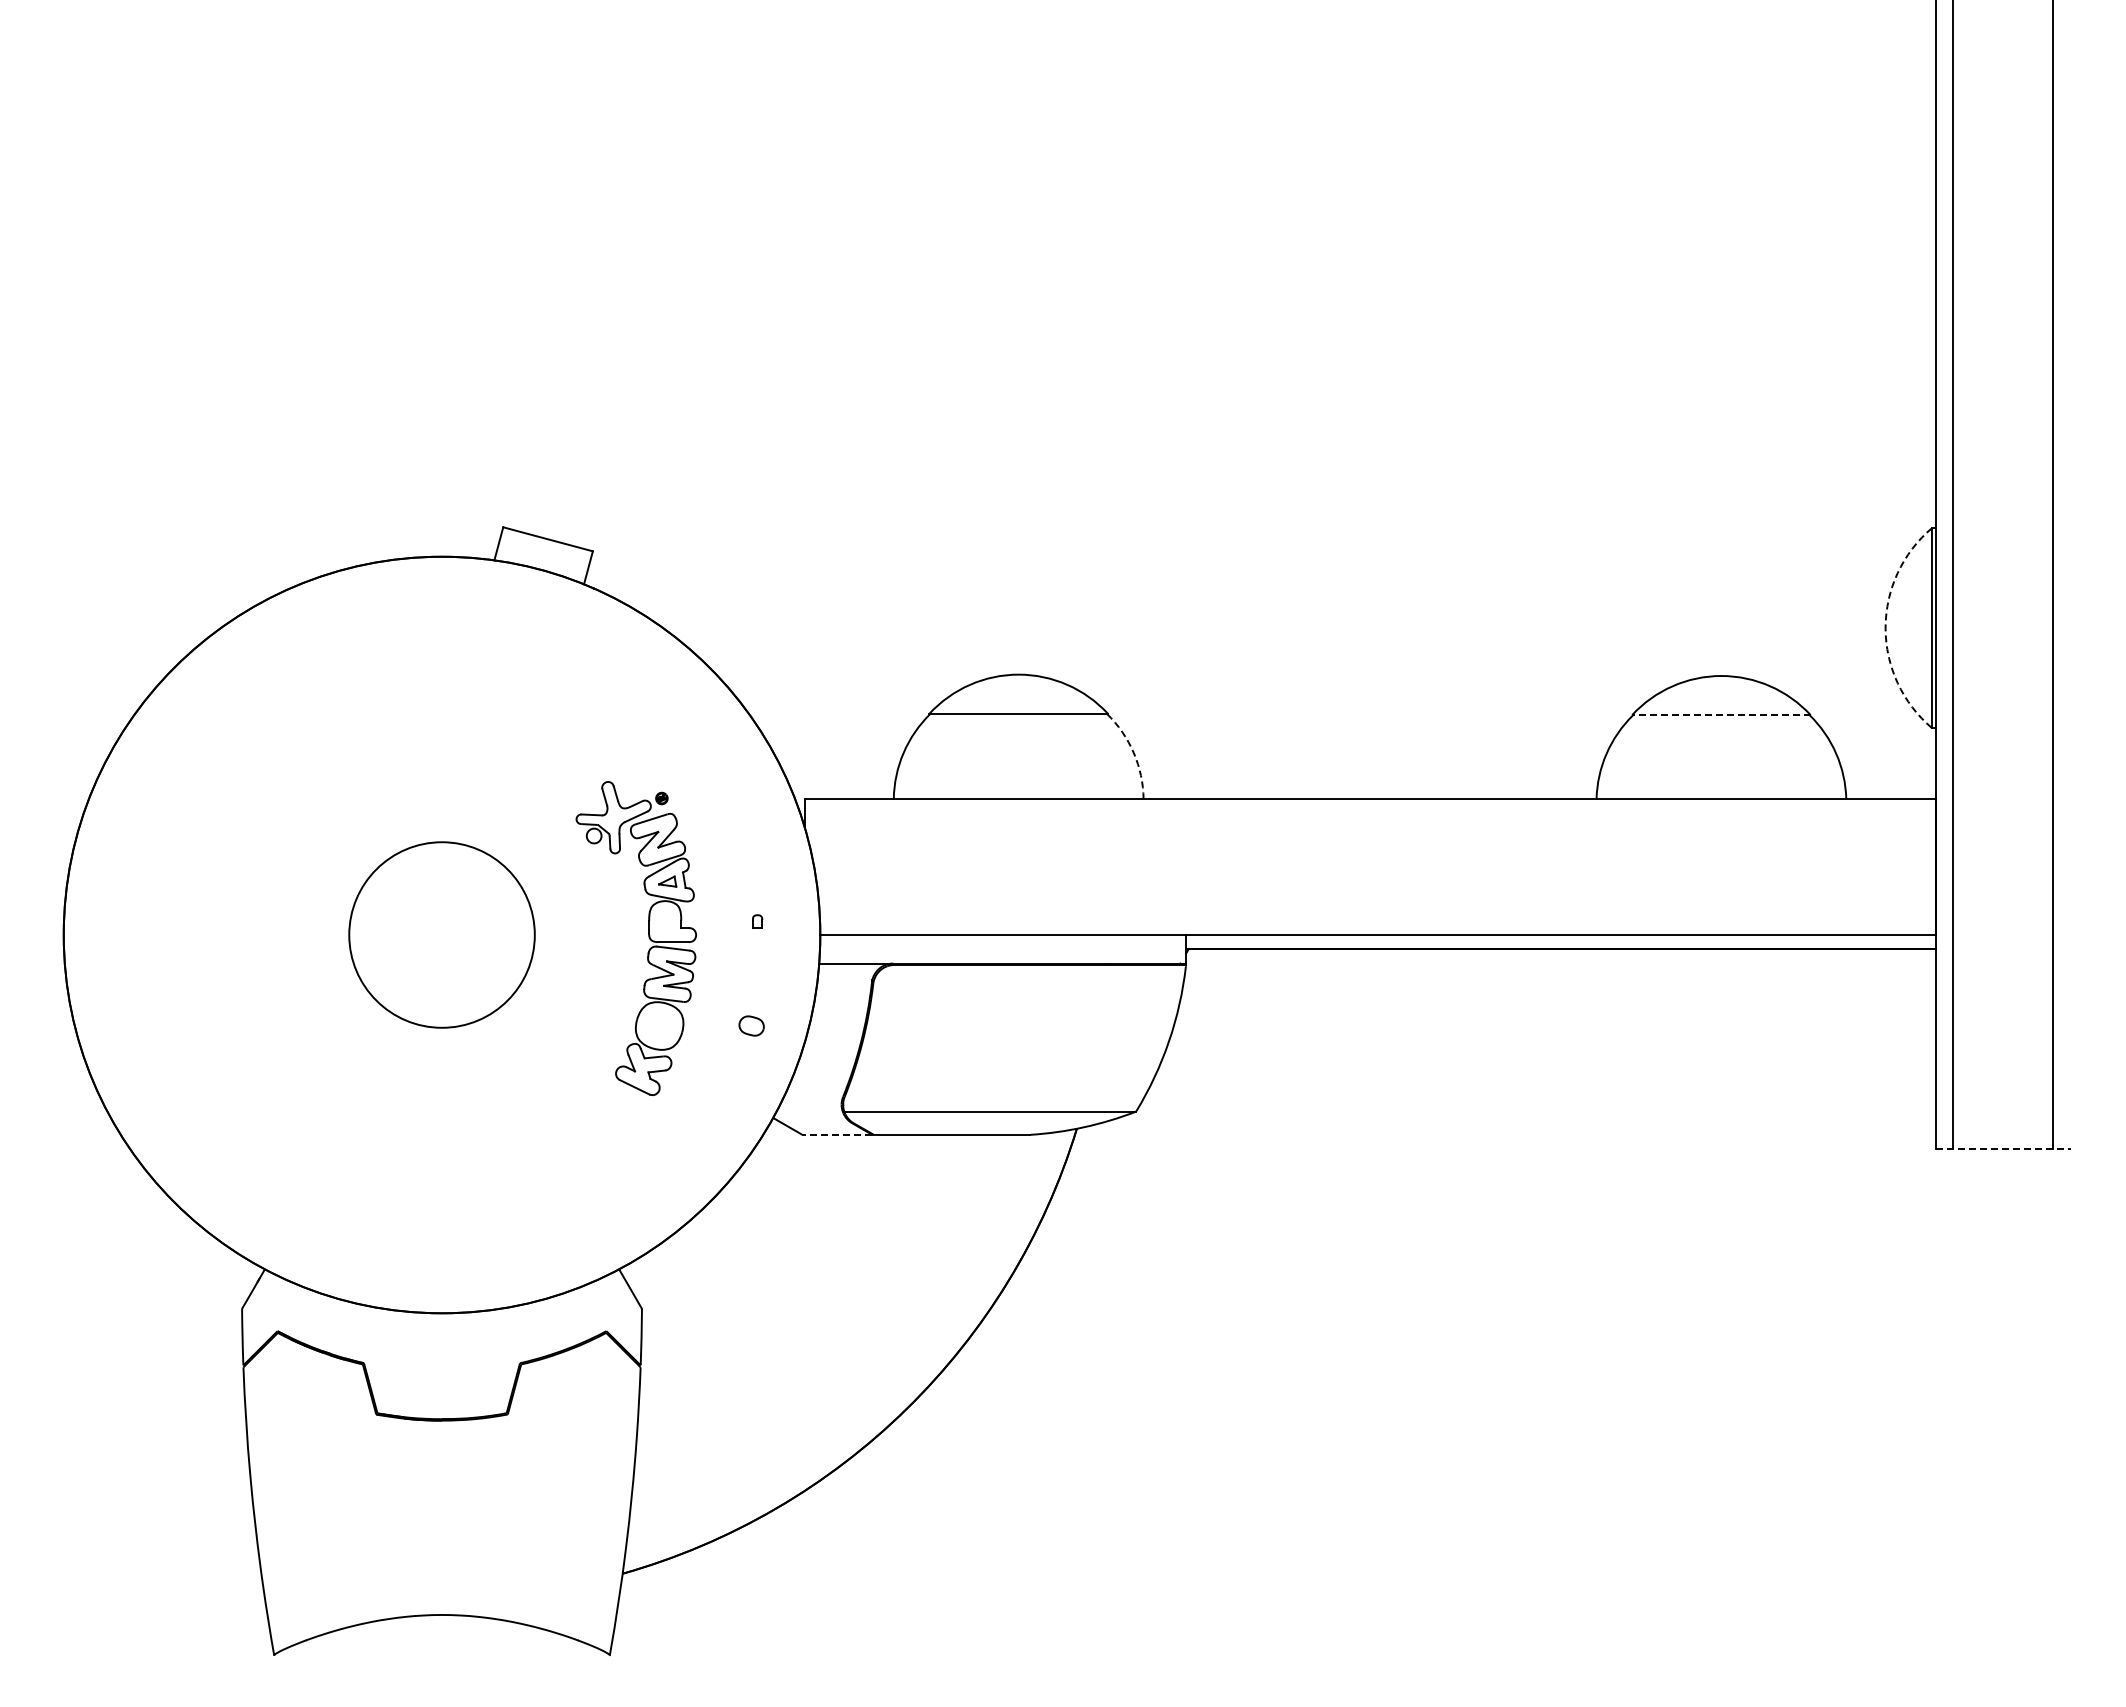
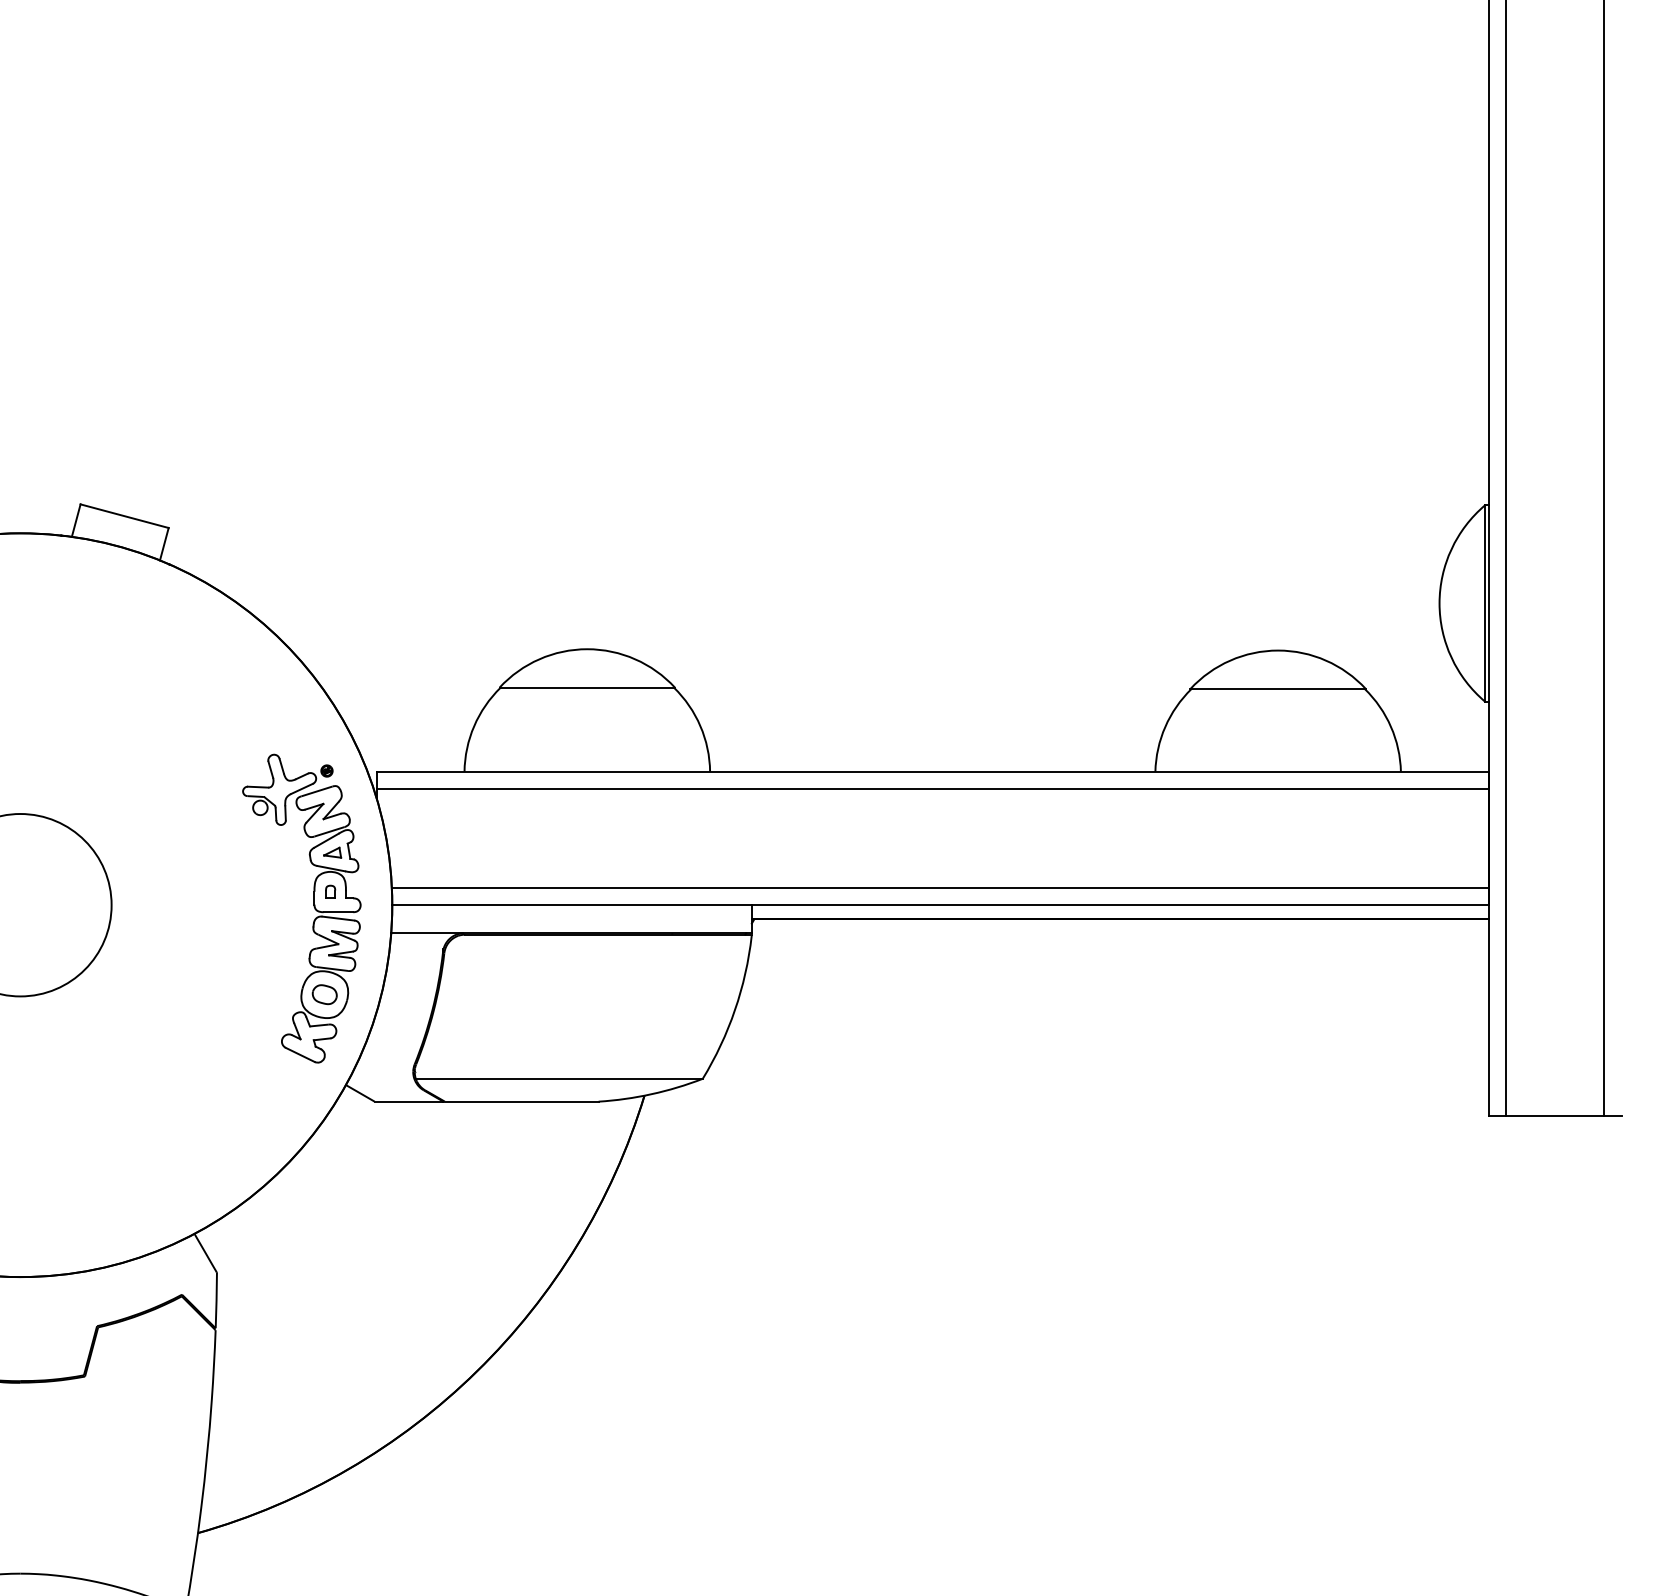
arc: (1885, 628) -> (1439, 603), dashed -> solid
line: (1720, 715) -> (1277, 689), dashed -> solid
arc: (1133, 752) -> (700, 725), dashed -> solid
line: (1369, 817) -> (932, 789), added
line: (1377, 917) -> (940, 887), added
part: (648, 937) -> (313, 907), moved
line: (837, 1134) -> (409, 1101), dashed -> solid
line: (2003, 1149) -> (1555, 1116), dashed -> solid

